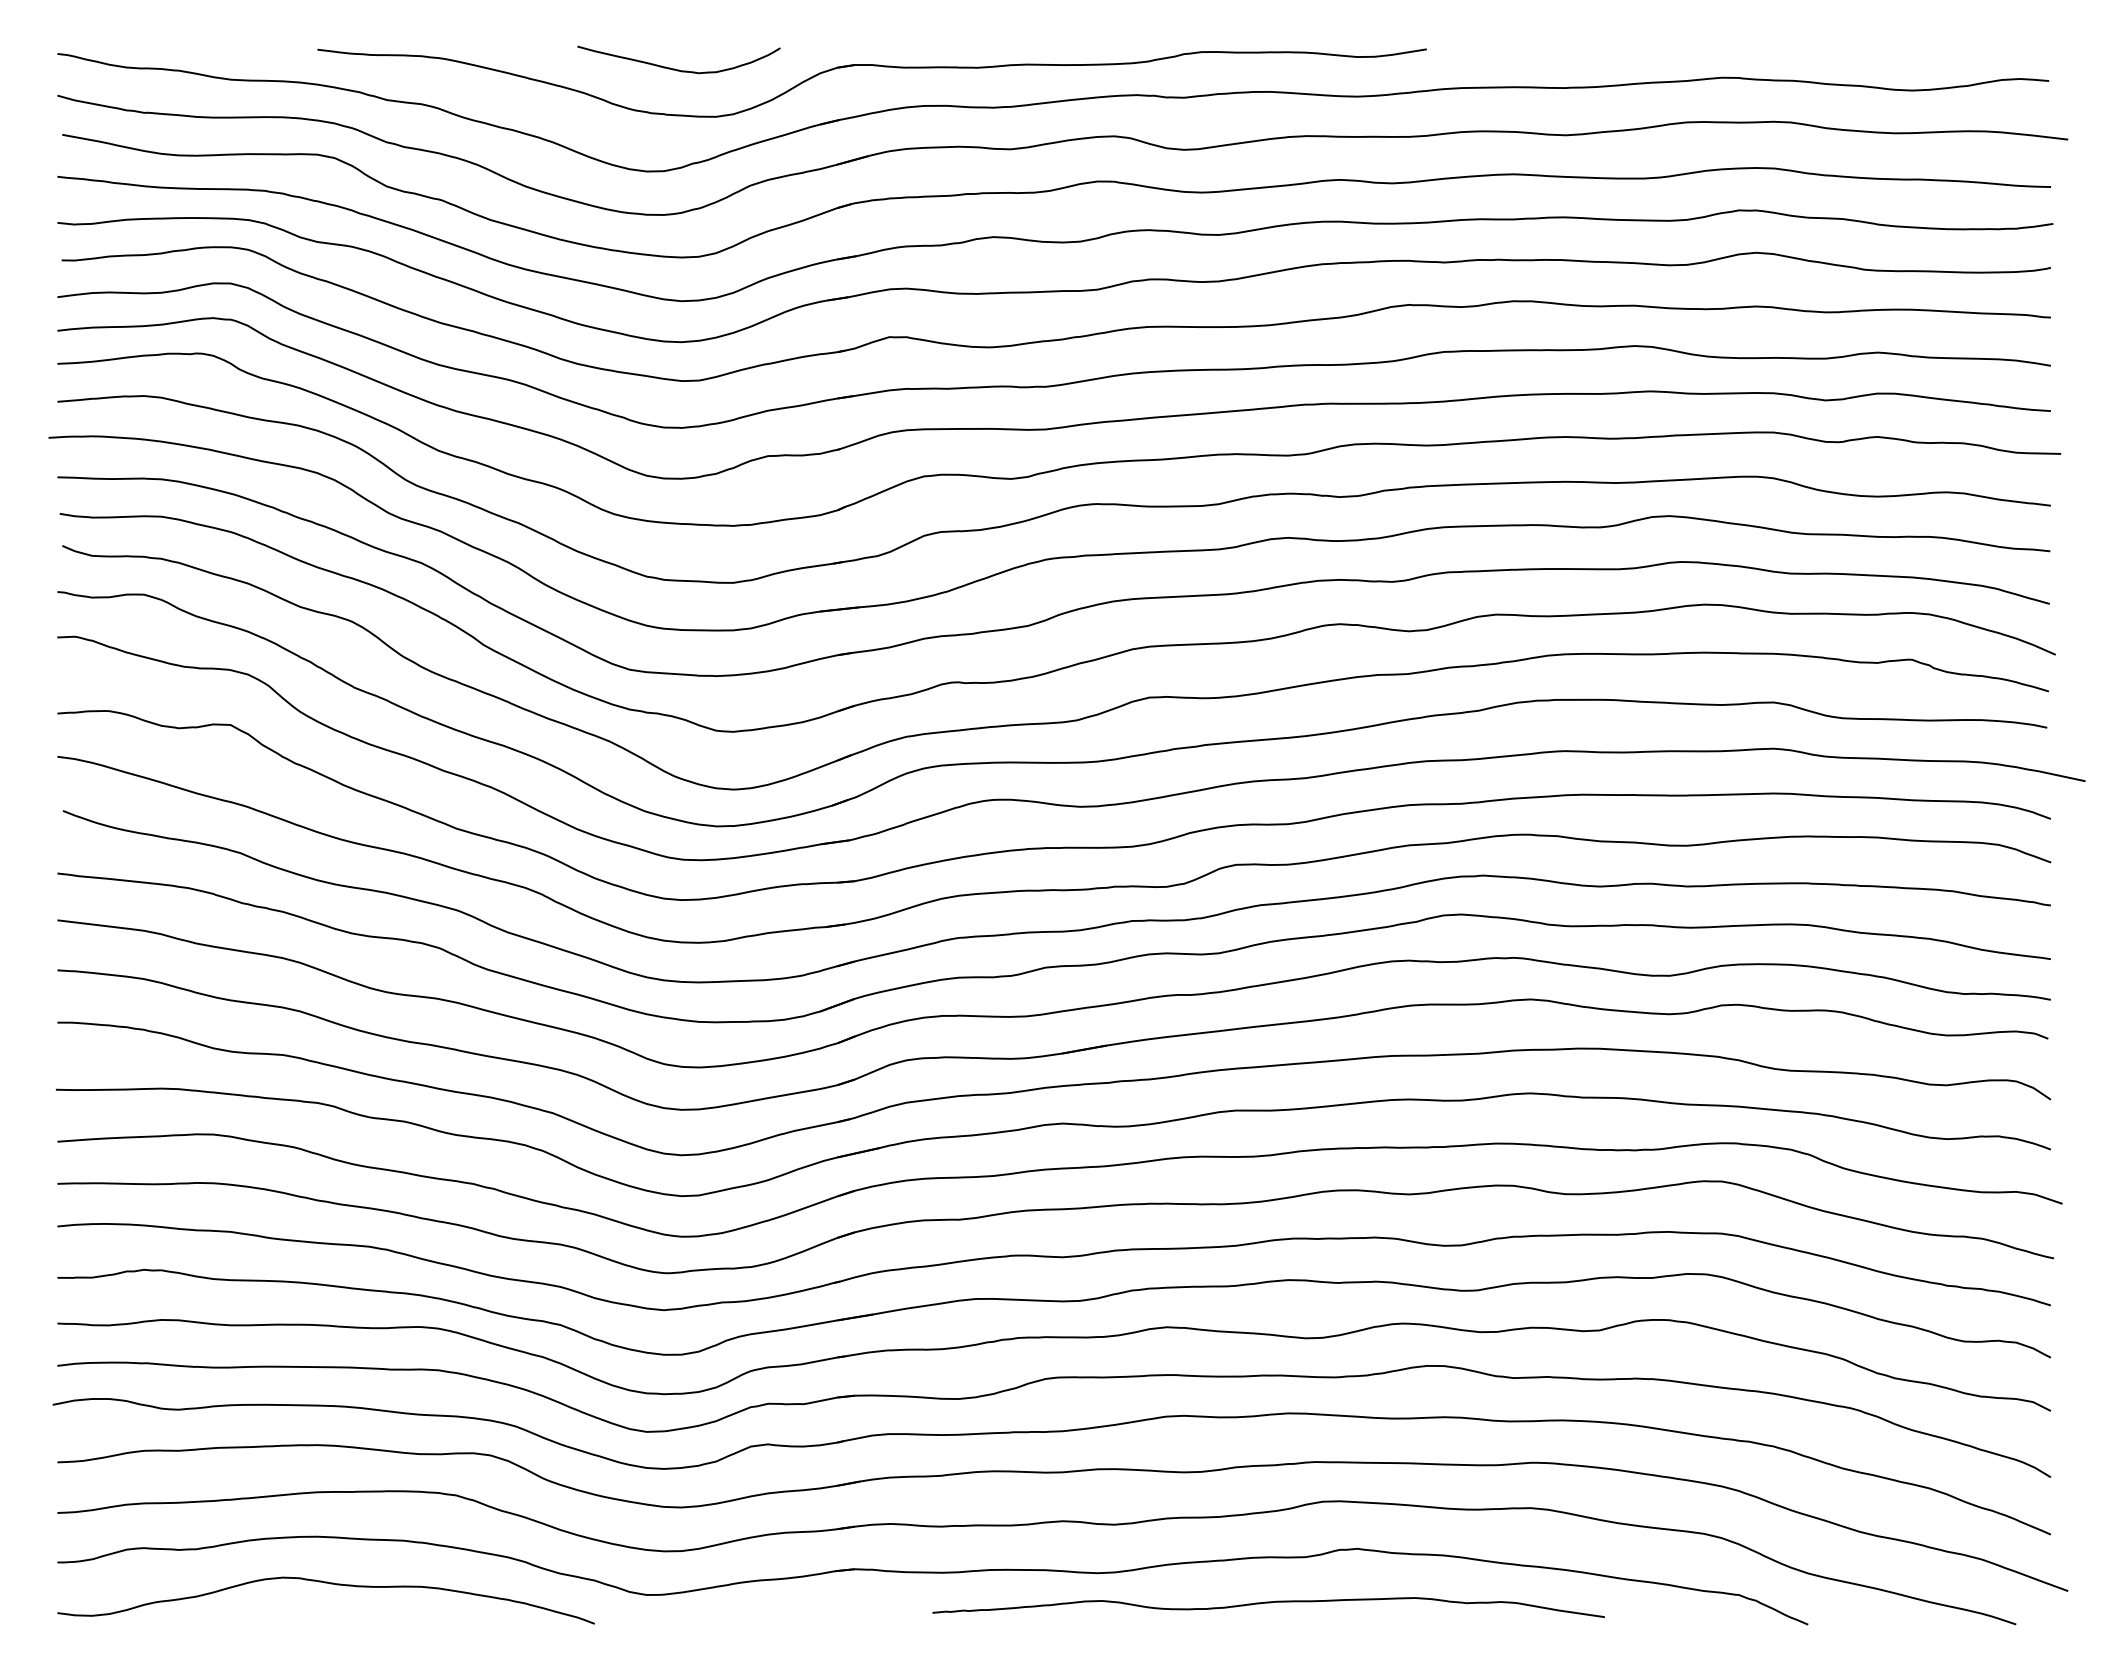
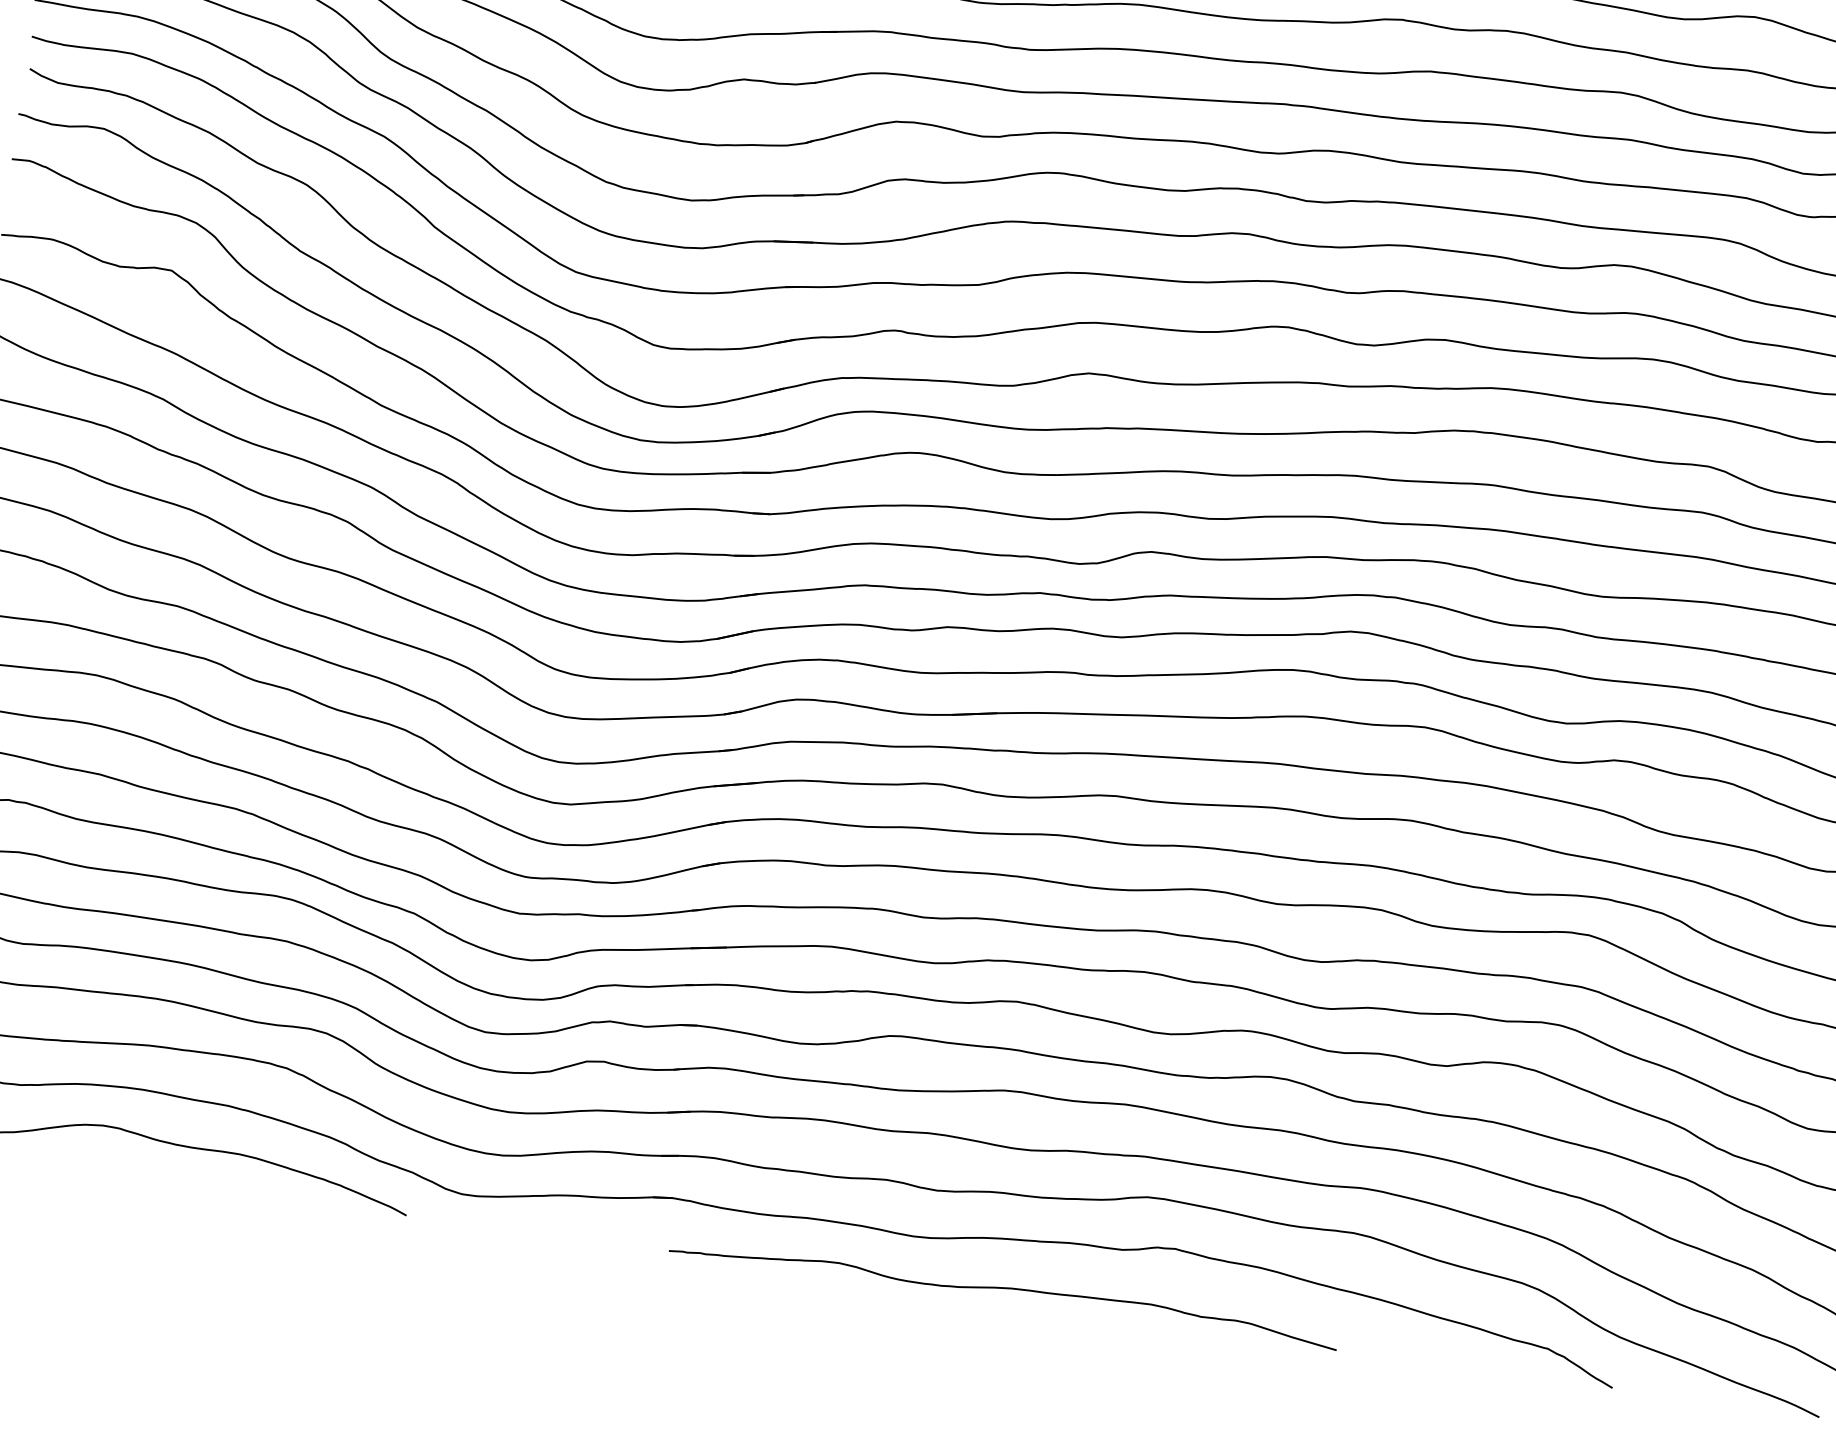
curve: (1268, 1603) -> (1004, 1289), moved

